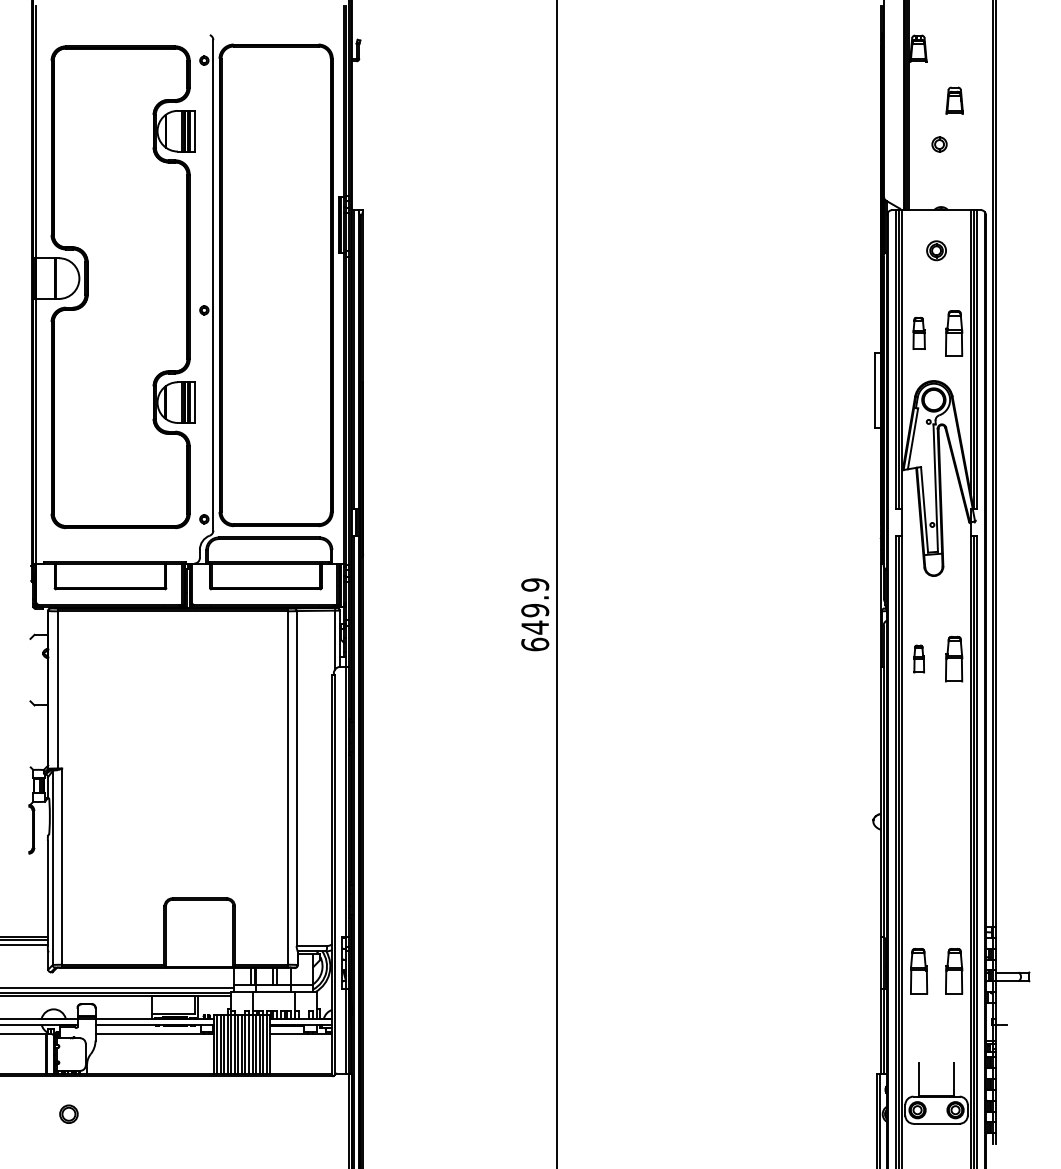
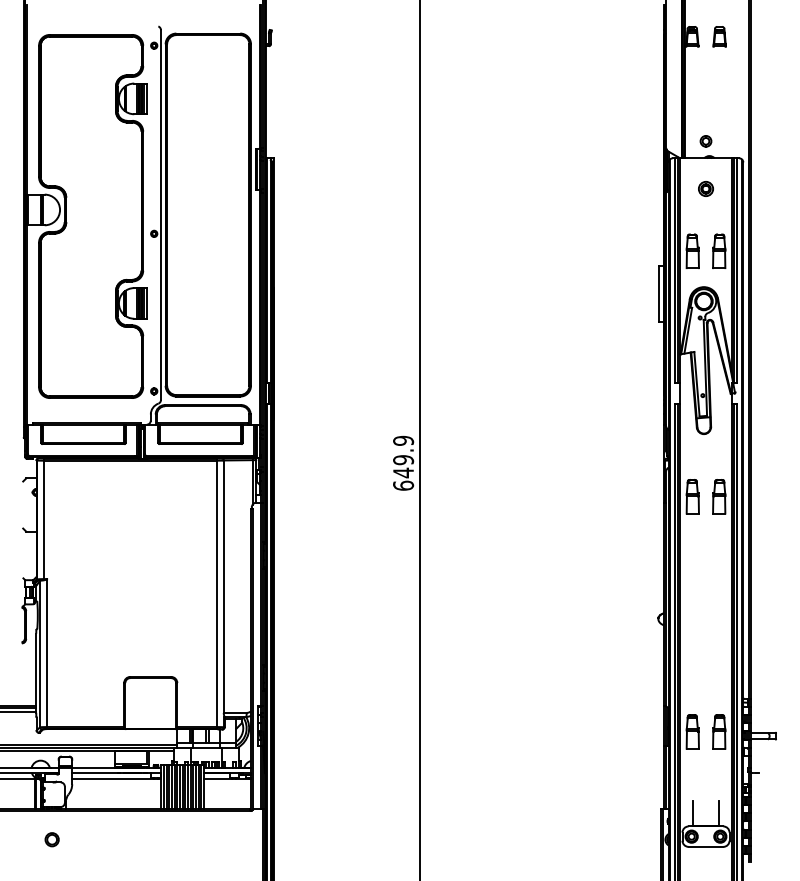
part: (954, 100) -> (719, 36), moved
part: (939, 144) -> (705, 141), moved
part: (919, 333) -> (693, 251), size x1.43
part: (919, 658) -> (693, 496), size x1.67

